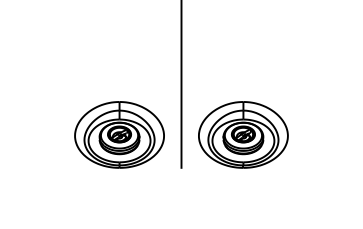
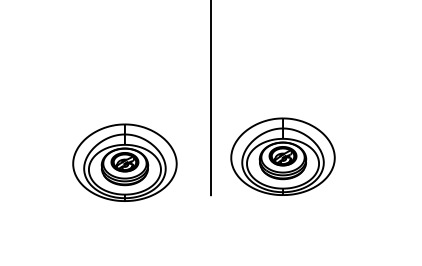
part: (119, 134) -> (124, 162), moved

